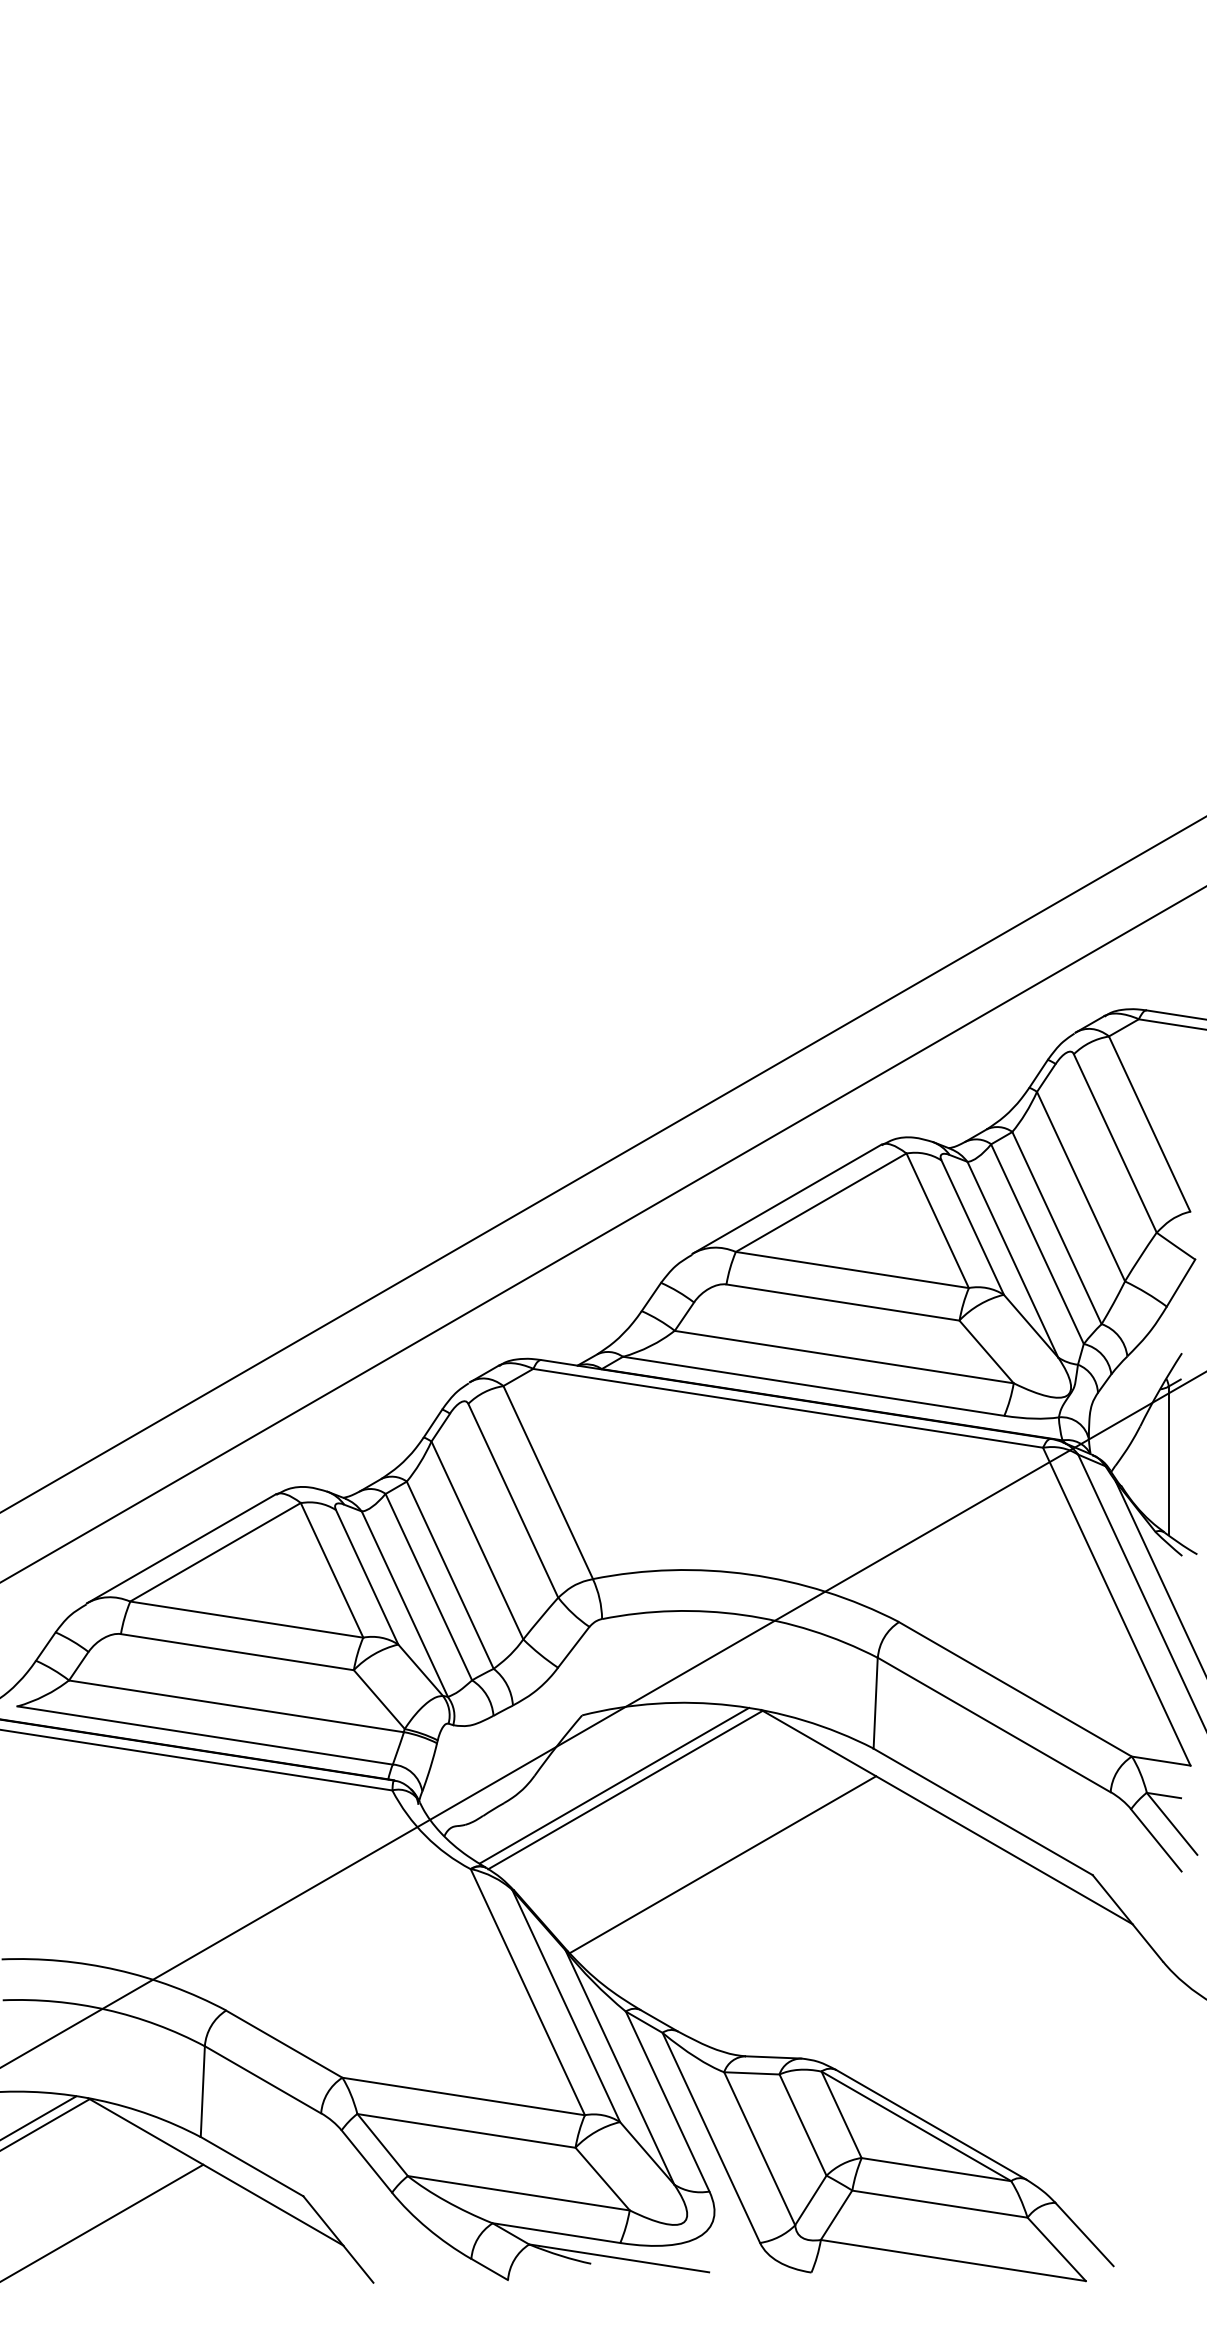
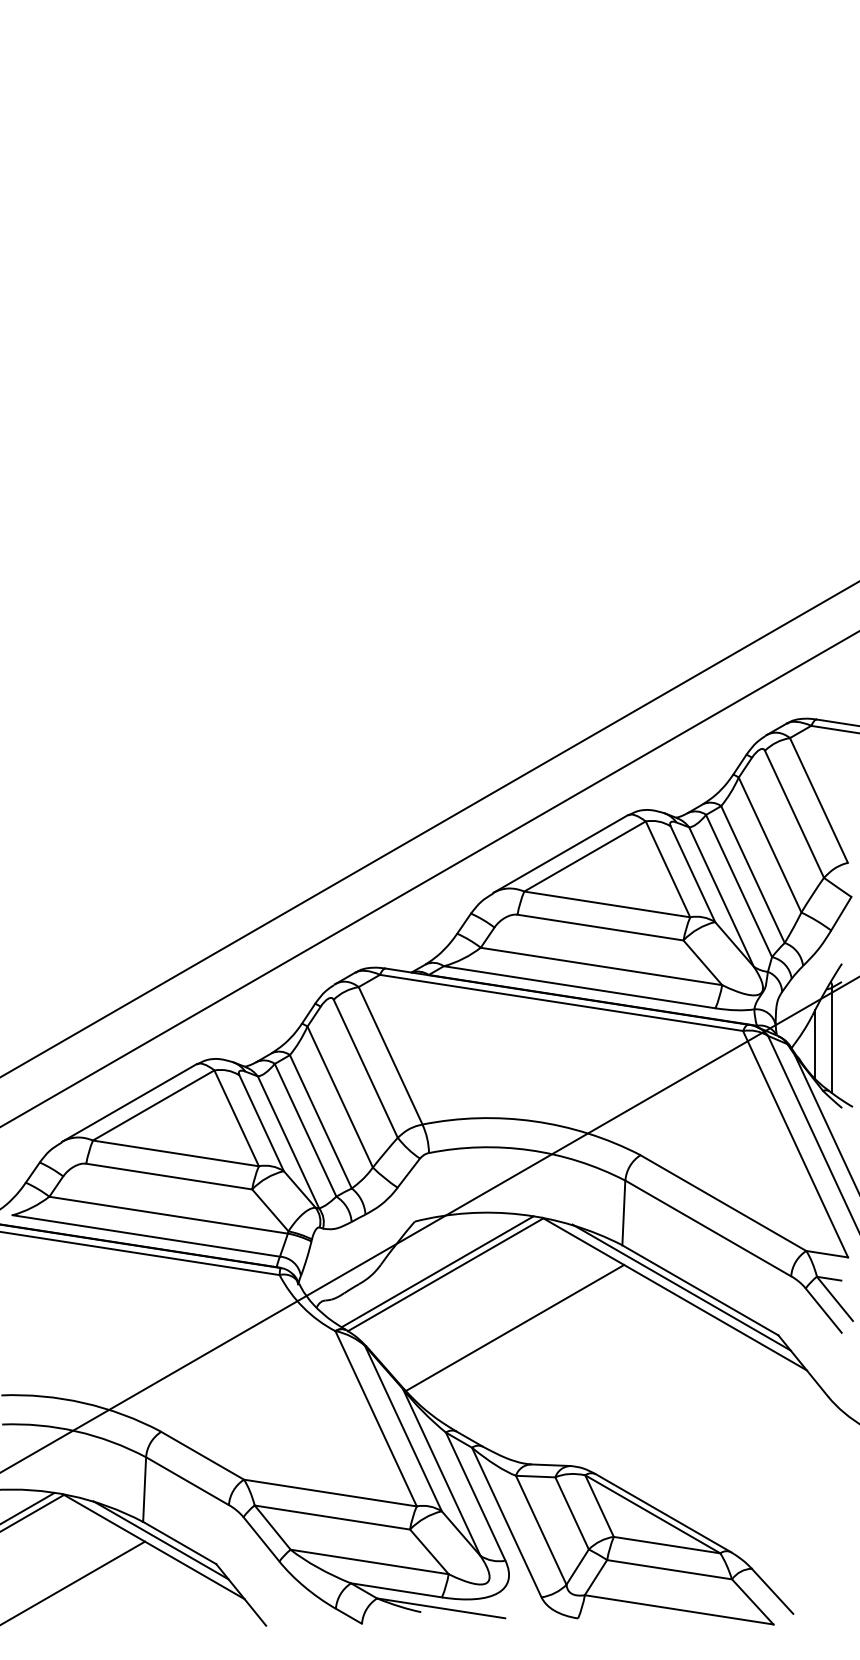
line: (1144, 1465) -> (815, 1043), added
line: (956, 1807) -> (681, 1287), added
line: (225, 2162) -> (160, 1540), added

